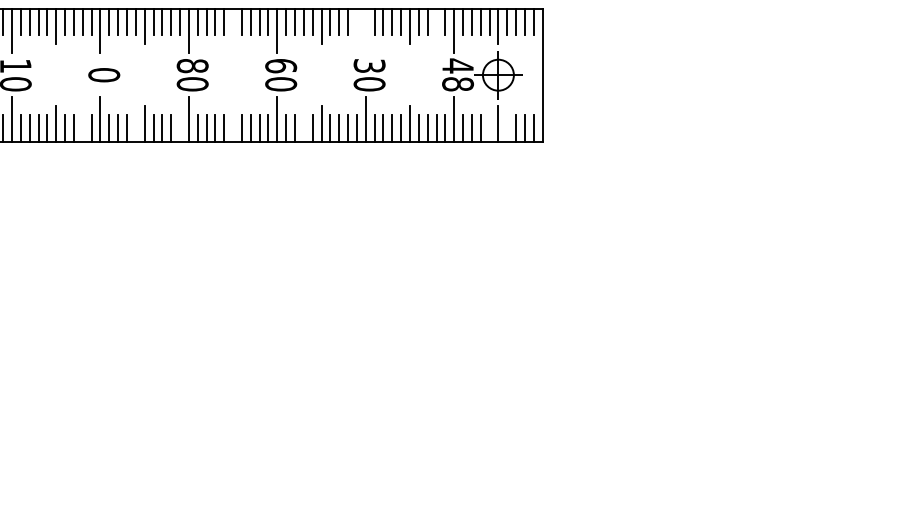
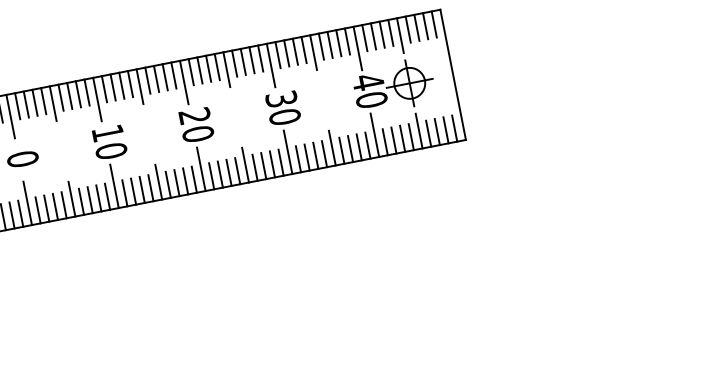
line: (356, 21) -> (260, 57), added
line: (436, 21) -> (338, 42), added
line: (233, 26) -> (140, 86), added
line: (365, 30) -> (270, 65), added
text: (192, 66) -> (107, 133), 80 -> 10
text: (281, 66) -> (195, 116), 60 -> 20
text: (457, 84) -> (371, 100), 48 -> 40
line: (233, 123) -> (159, 181), added
line: (82, 128) -> (11, 215), added
line: (135, 128) -> (63, 205), added
line: (180, 128) -> (108, 196), added
line: (303, 128) -> (228, 173), added
line: (489, 128) -> (411, 137), added
line: (507, 128) -> (428, 133), added

